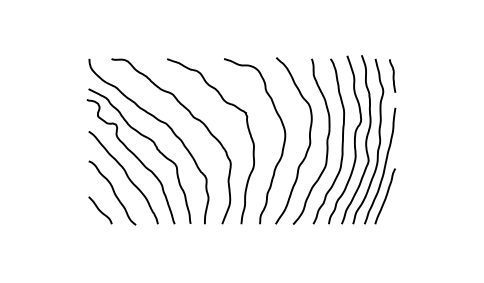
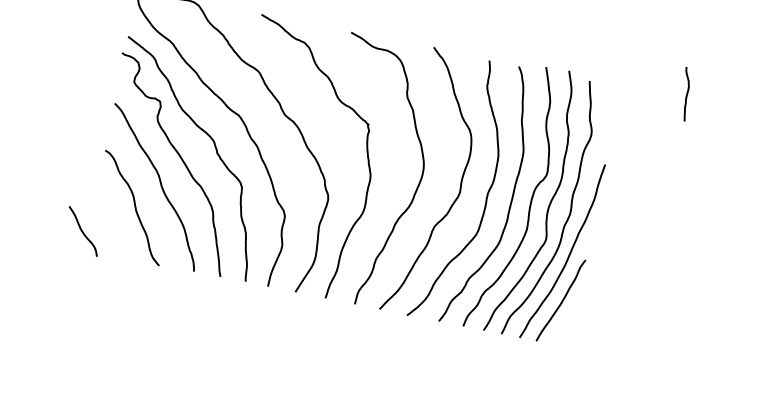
curve: (392, 75) -> (685, 93), moved
curve: (100, 210) -> (83, 231), moved

